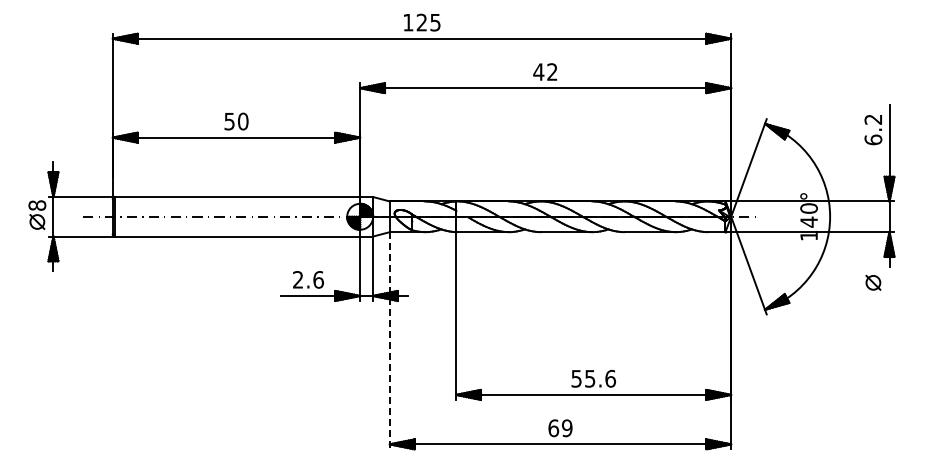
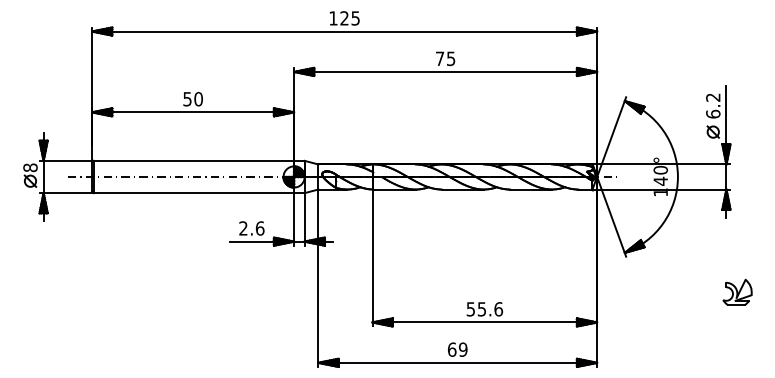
text: (545, 71) -> (445, 58), 42 -> 75
part: (873, 282) -> (713, 131), moved
line: (389, 340) -> (318, 278), dashed -> solid
part: (903, 357) -> (737, 291), added

